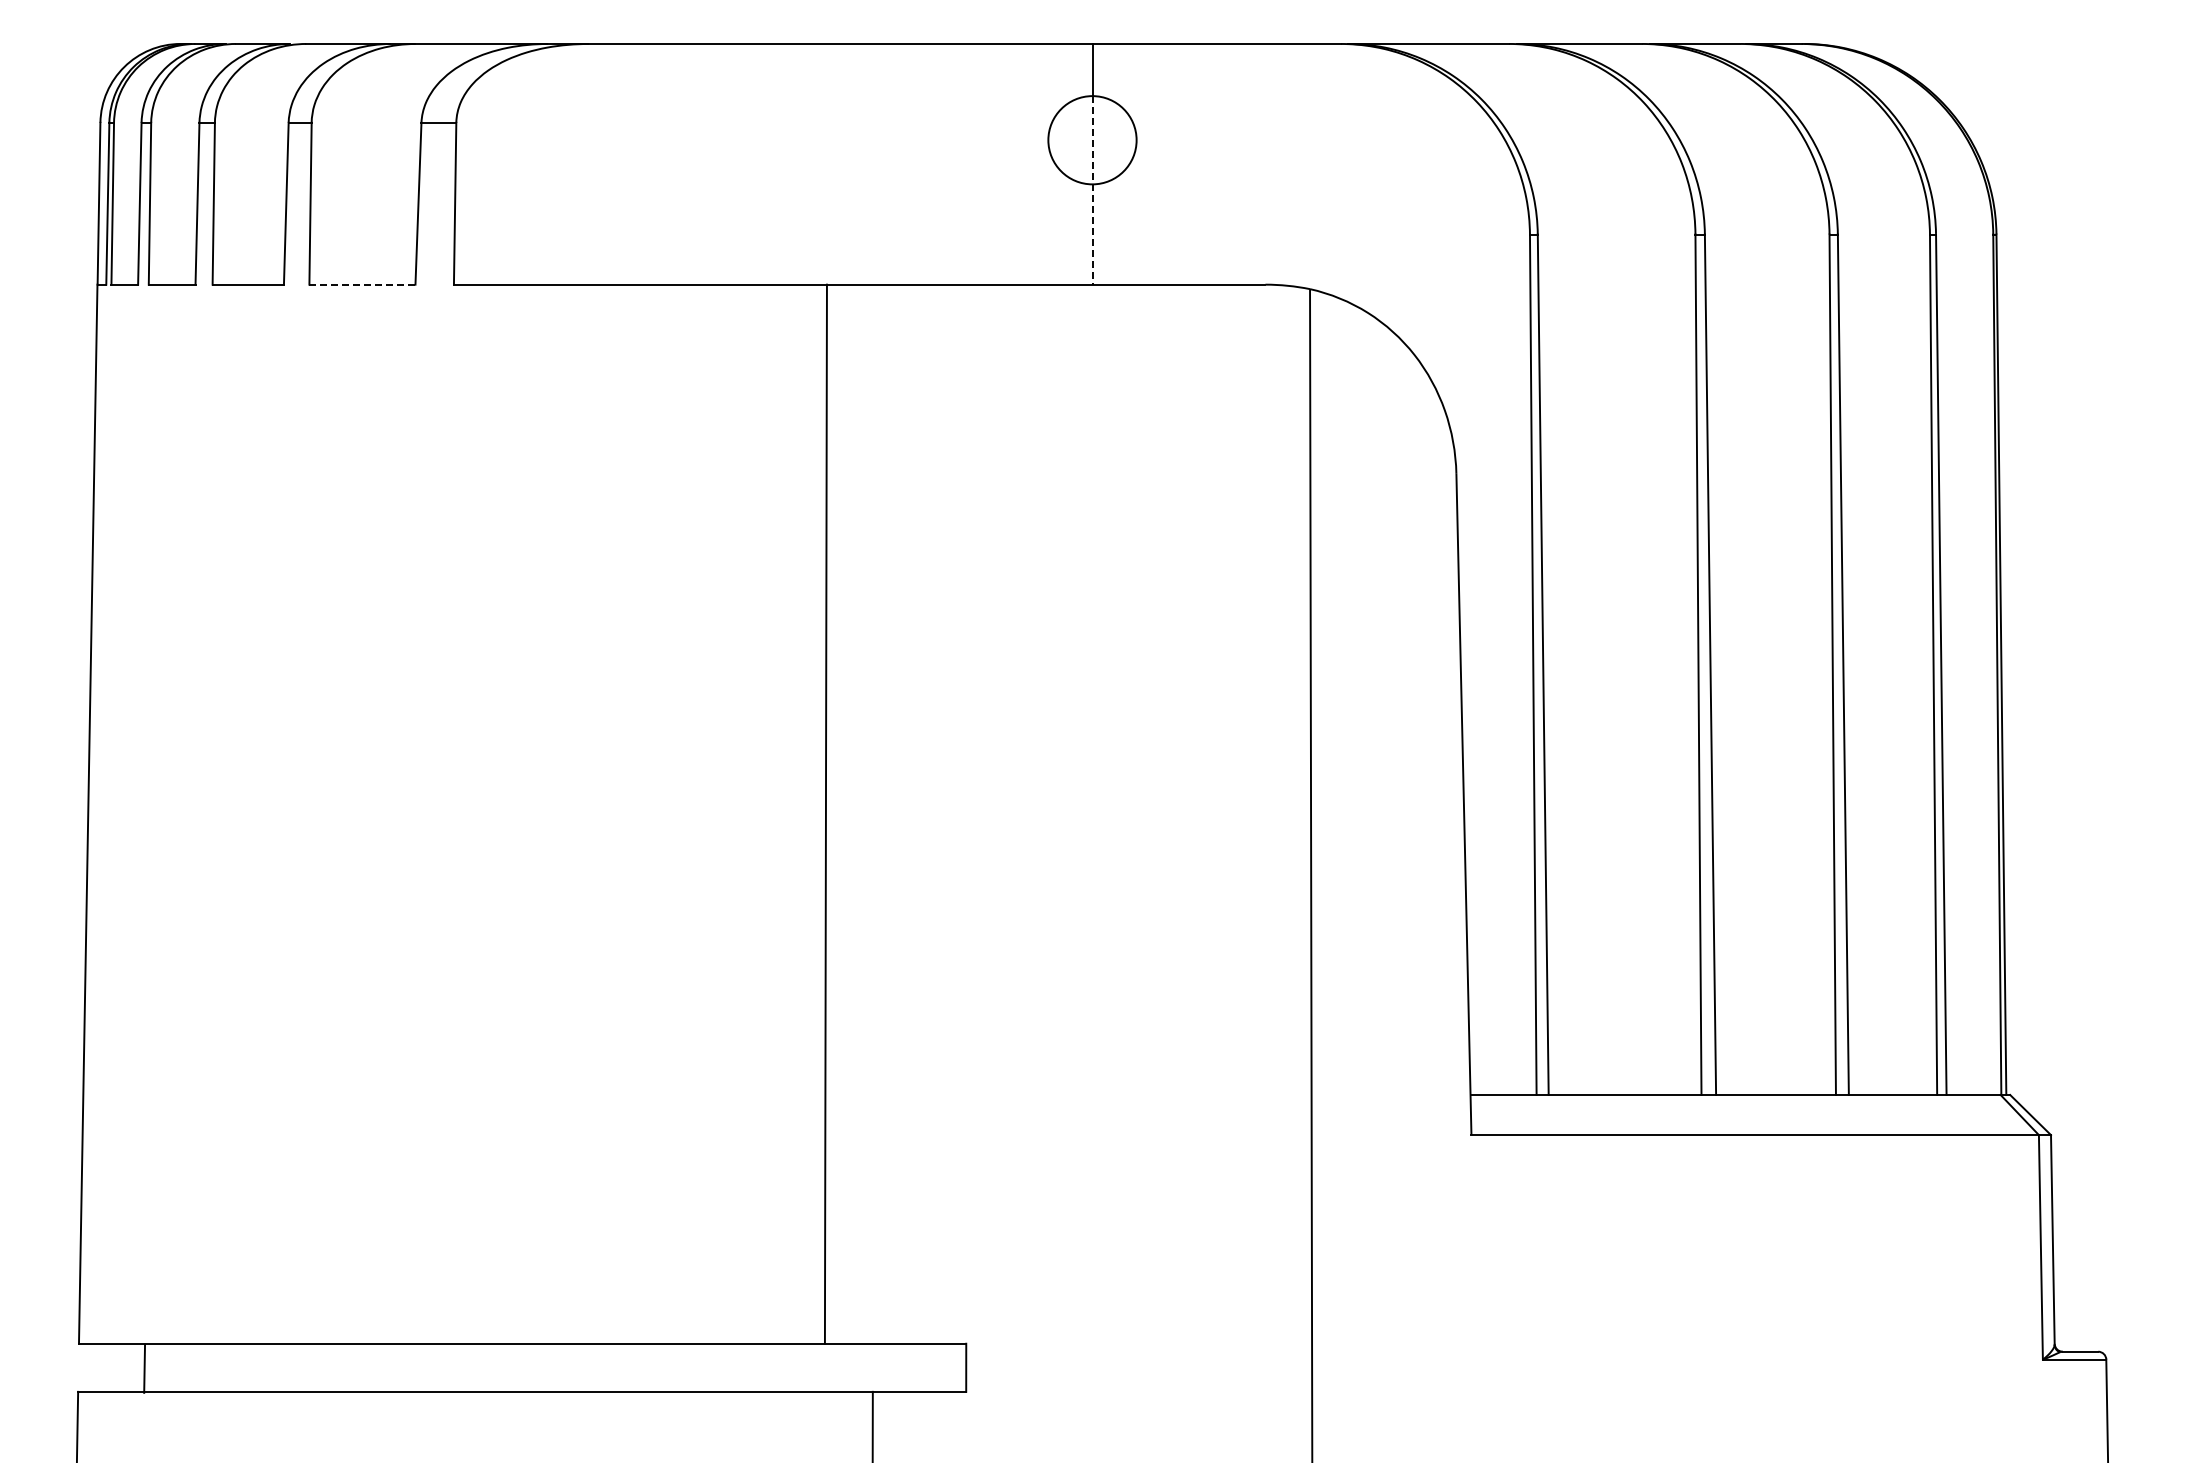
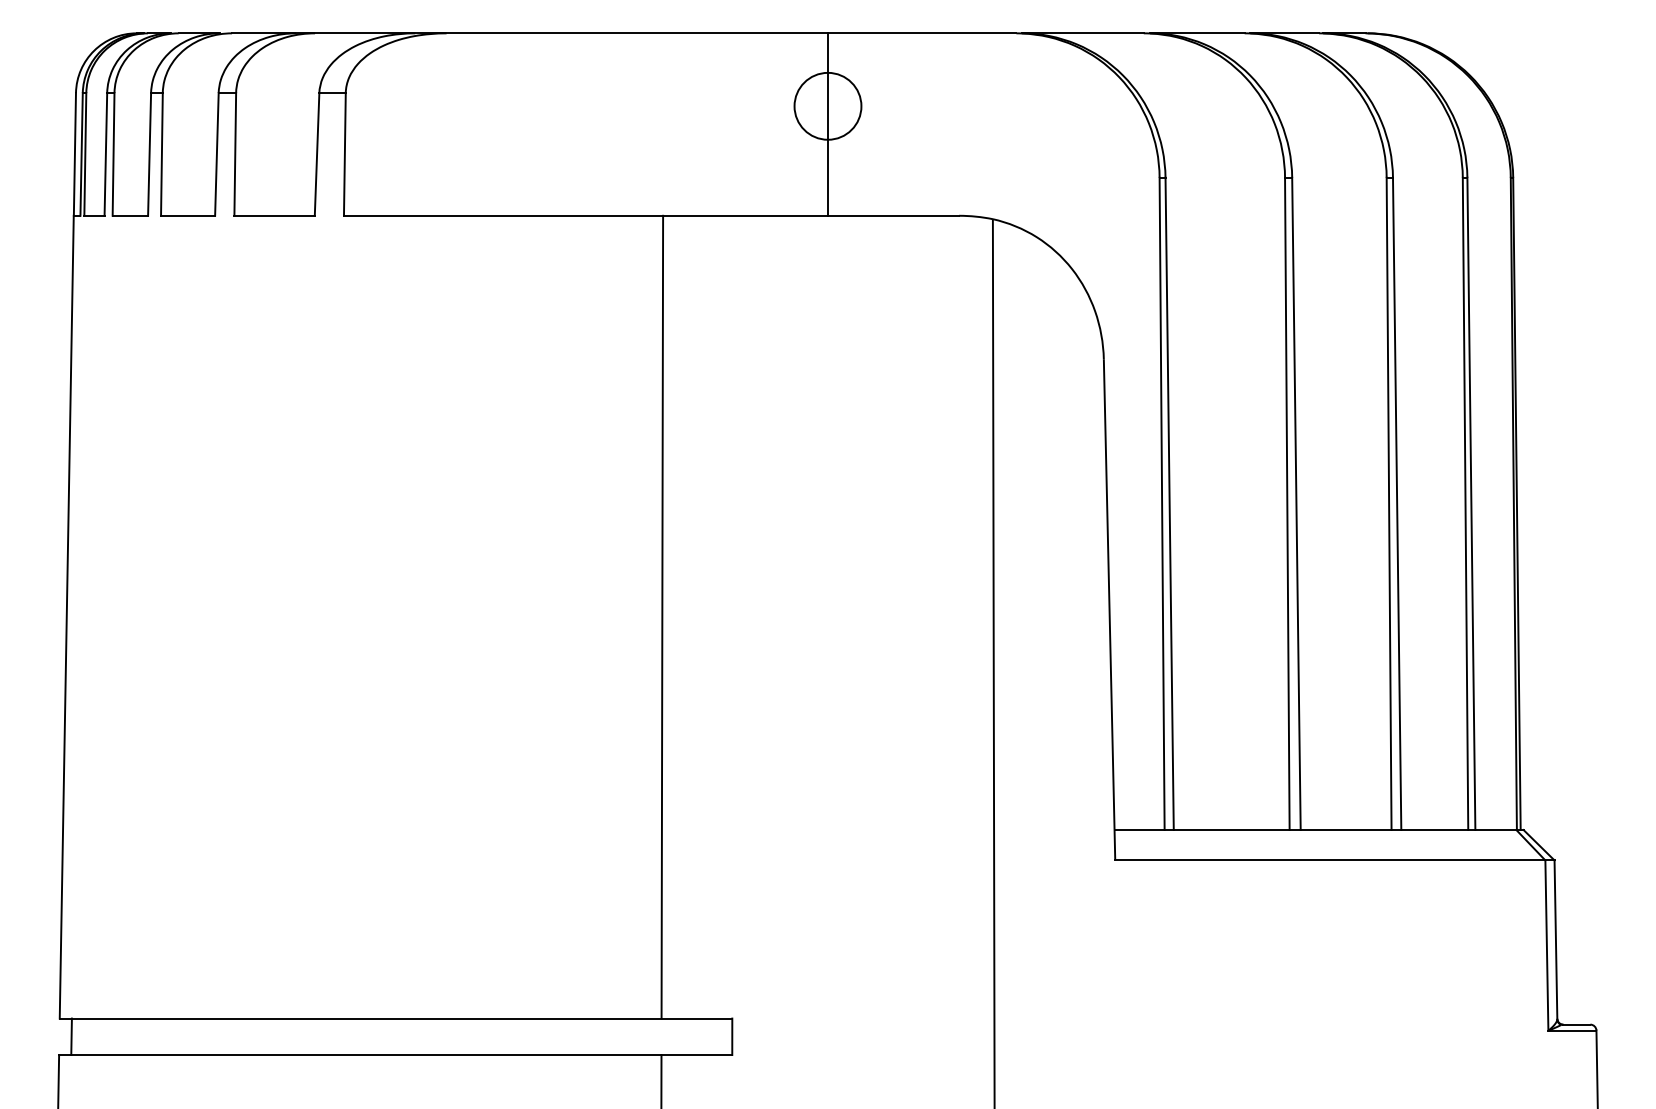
line: (1092, 190) -> (828, 144), dashed -> solid
line: (361, 284) -> (273, 215), dashed -> solid
line: (825, 813) -> (661, 616), moved
line: (144, 1368) -> (71, 1036), moved

